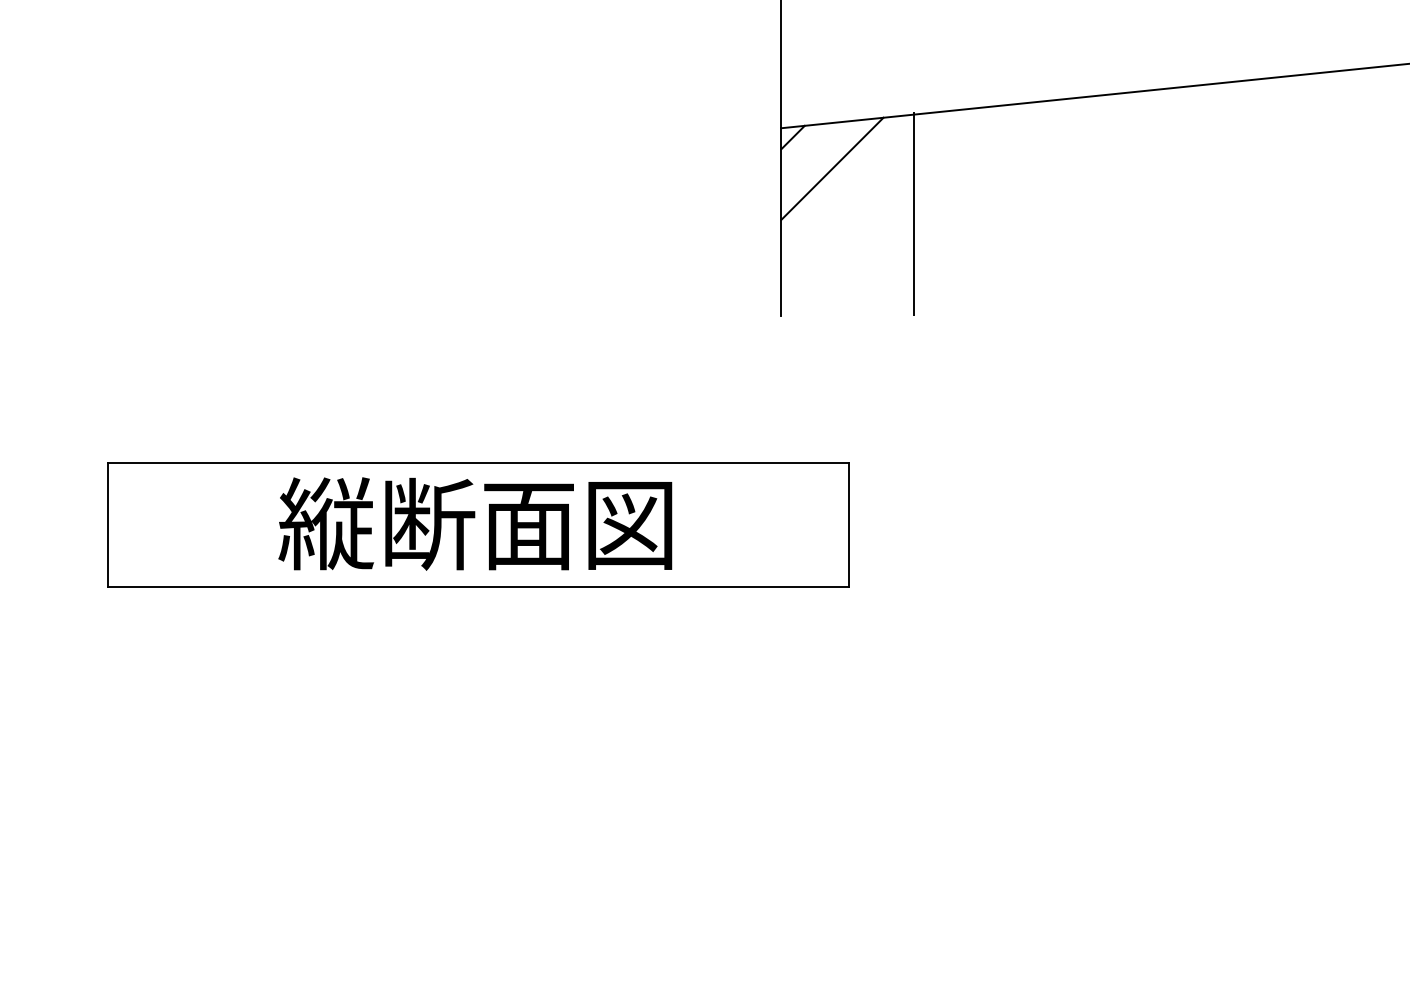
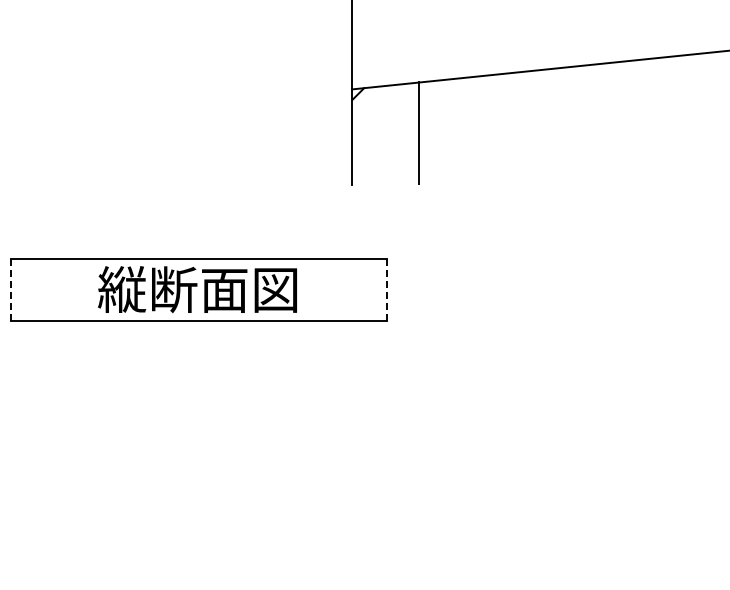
line: (833, 167) -> (378, 109), removed
line: (107, 523) -> (11, 289), solid -> dashed
line: (848, 523) -> (386, 289), solid -> dashed

